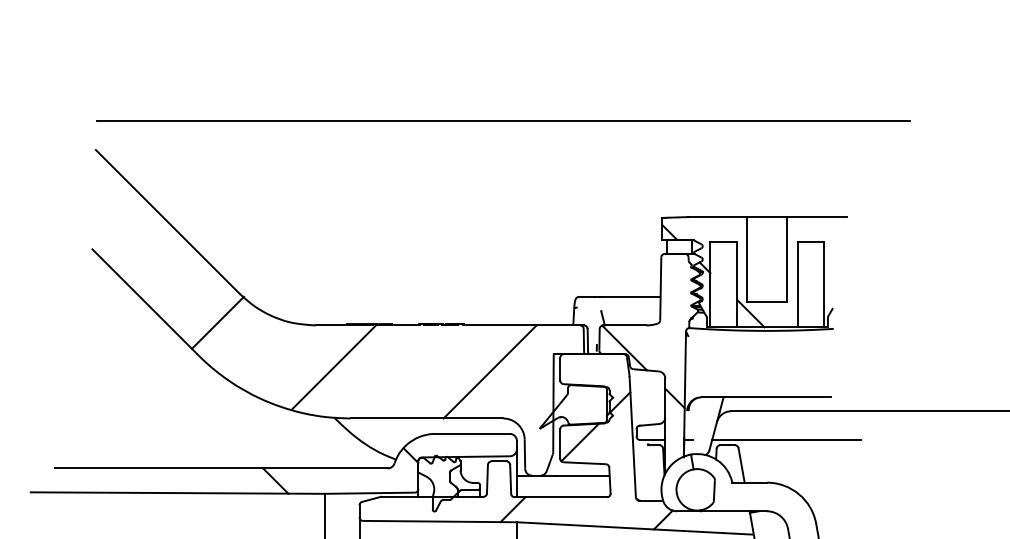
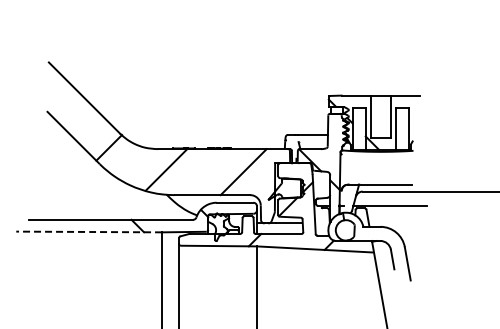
line: (501, 121) -> (249, 48), removed
line: (178, 492) -> (89, 231), solid -> dashed

